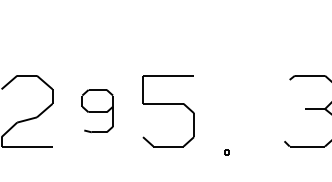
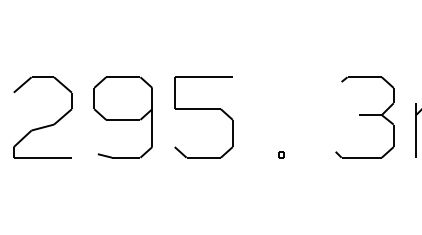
part: (97, 111) -> (122, 117), size x1.67
part: (227, 152) -> (281, 154), moved

